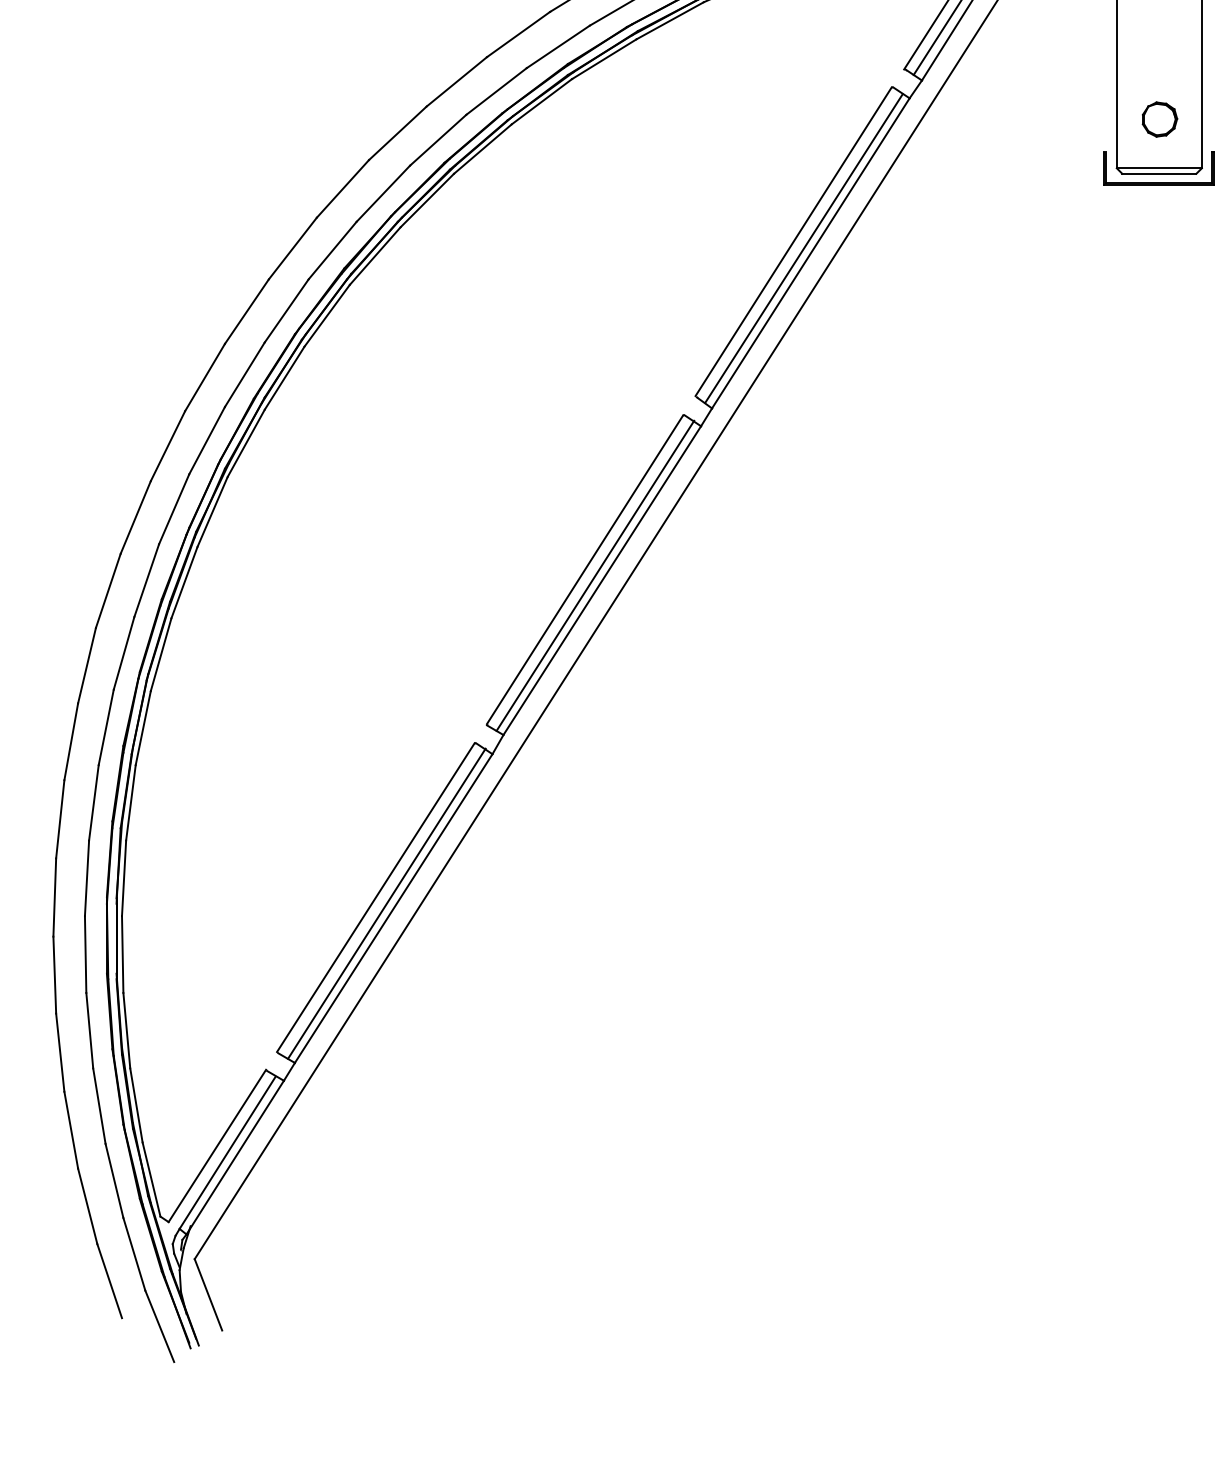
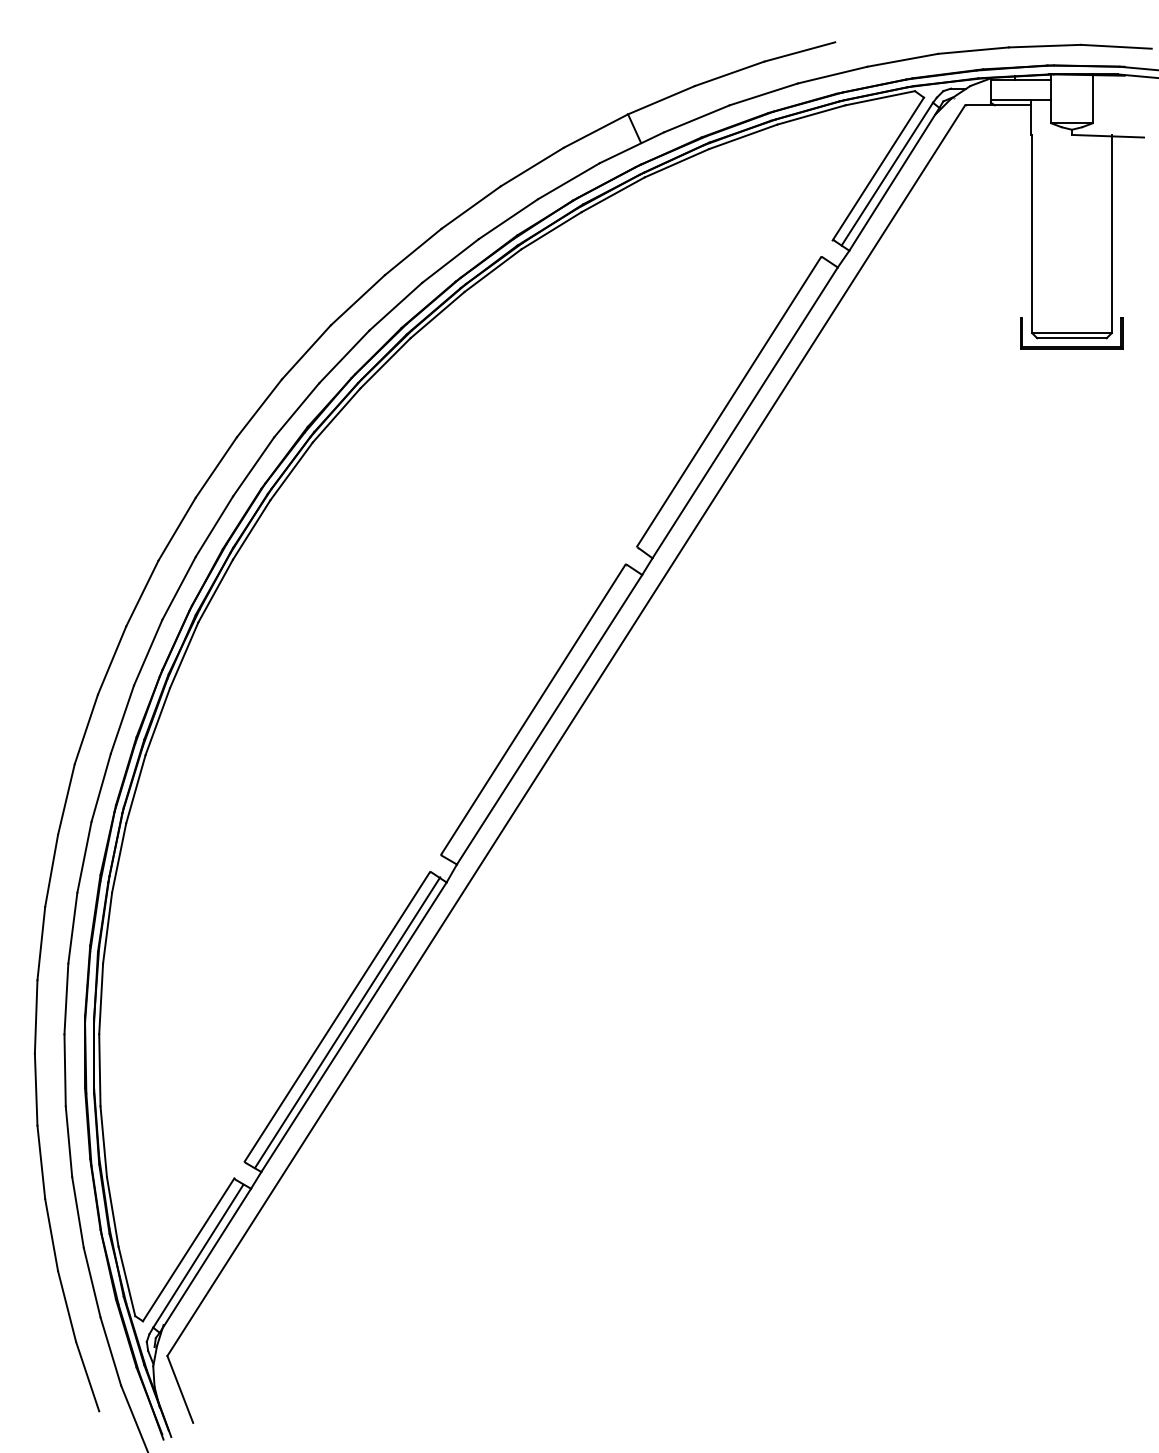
part: (1159, 119) -> (1072, 287), removed
line: (803, 248) -> (738, 408), removed
line: (594, 575) -> (542, 714), removed

